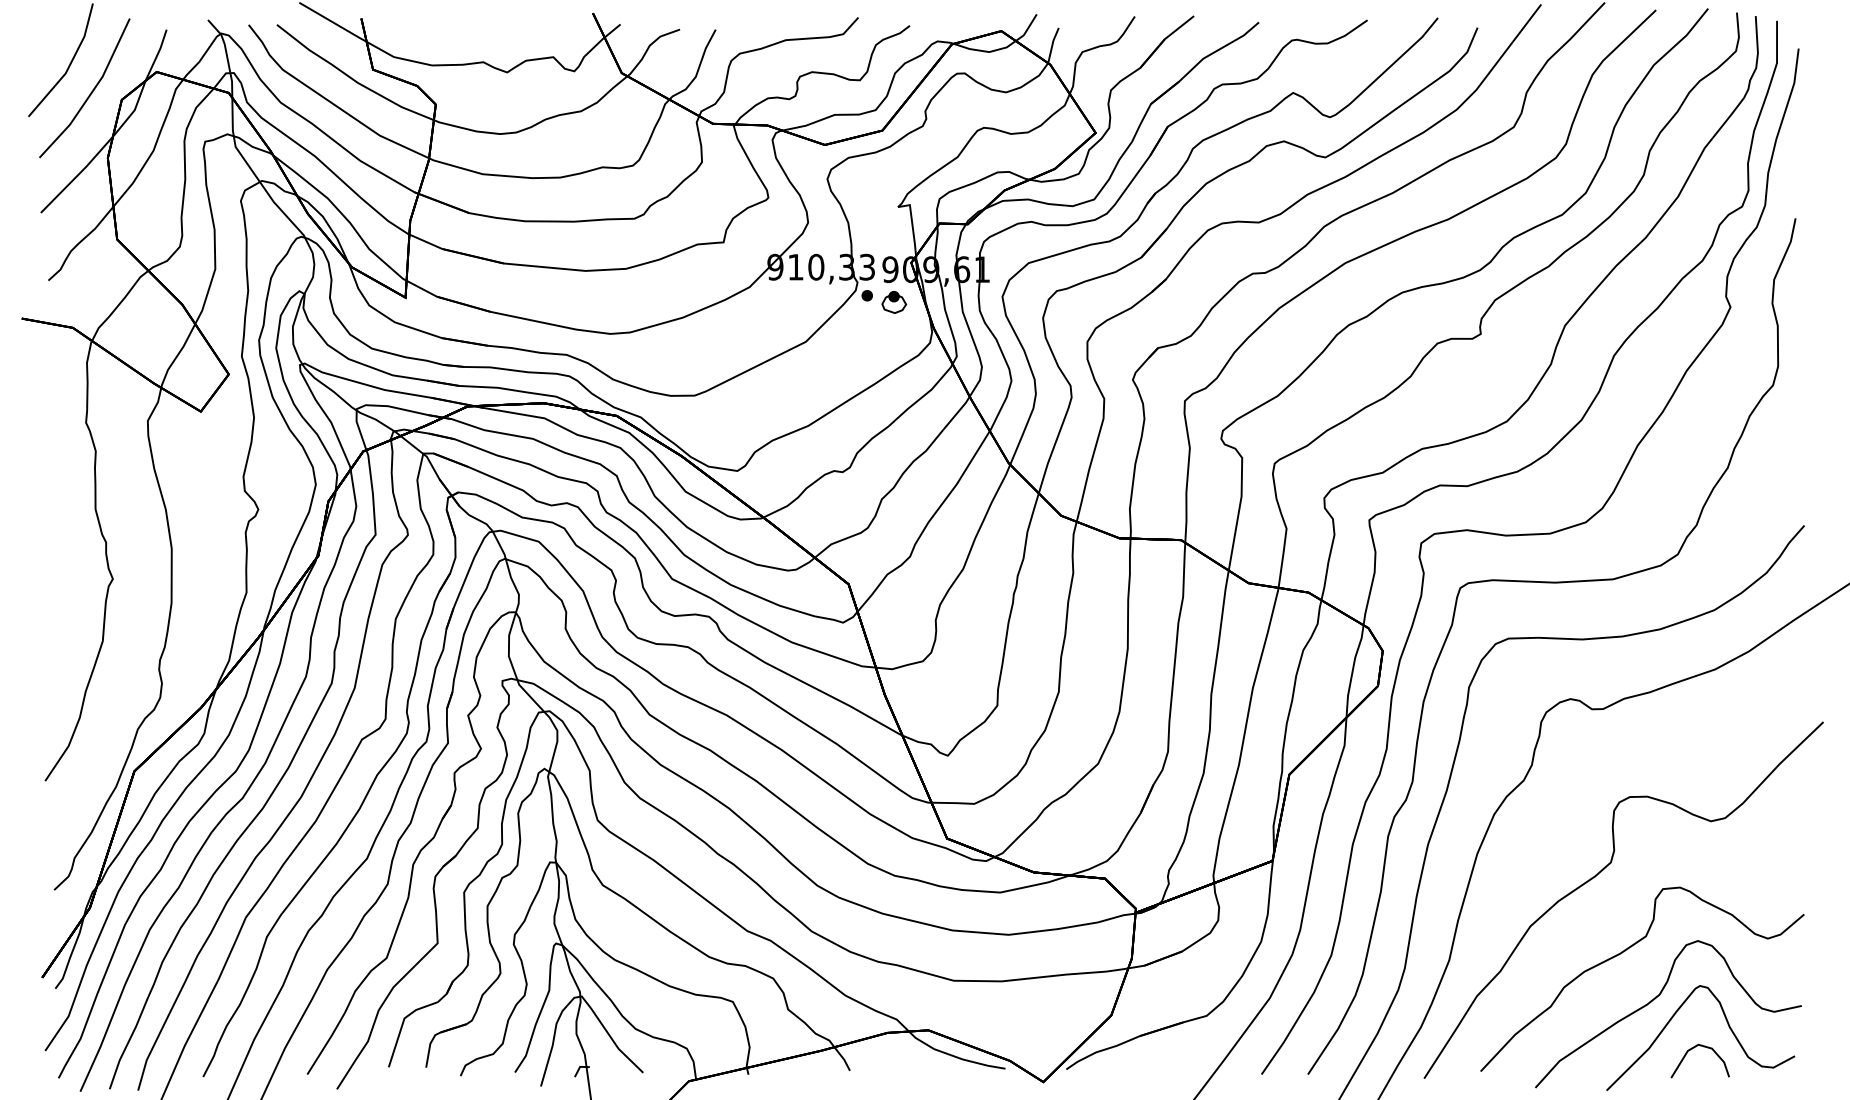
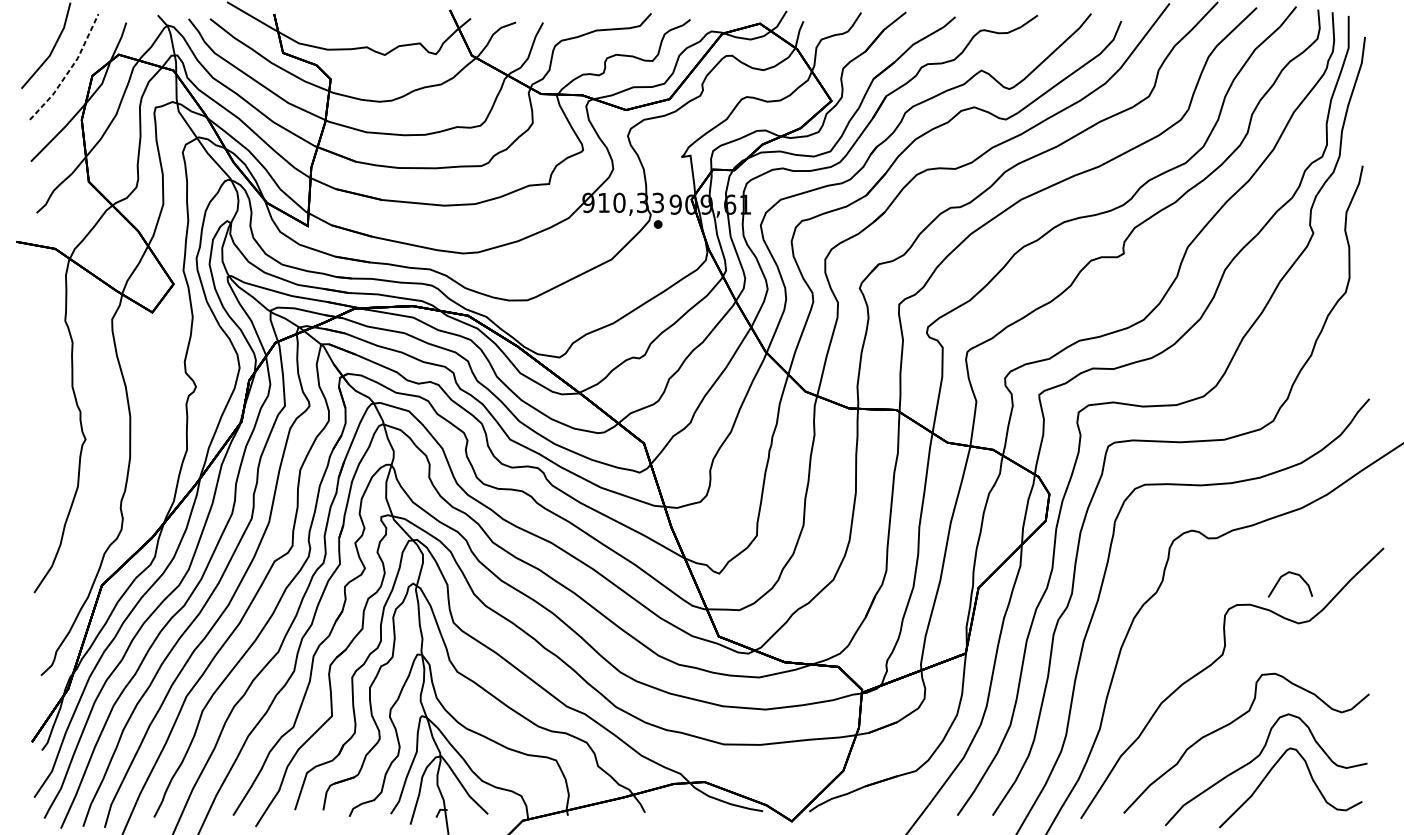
line: (92, 92) -> (70, 70), solid -> dashed
part: (894, 302) -> (678, 229), removed
curve: (1694, 1048) -> (1286, 574), moved

